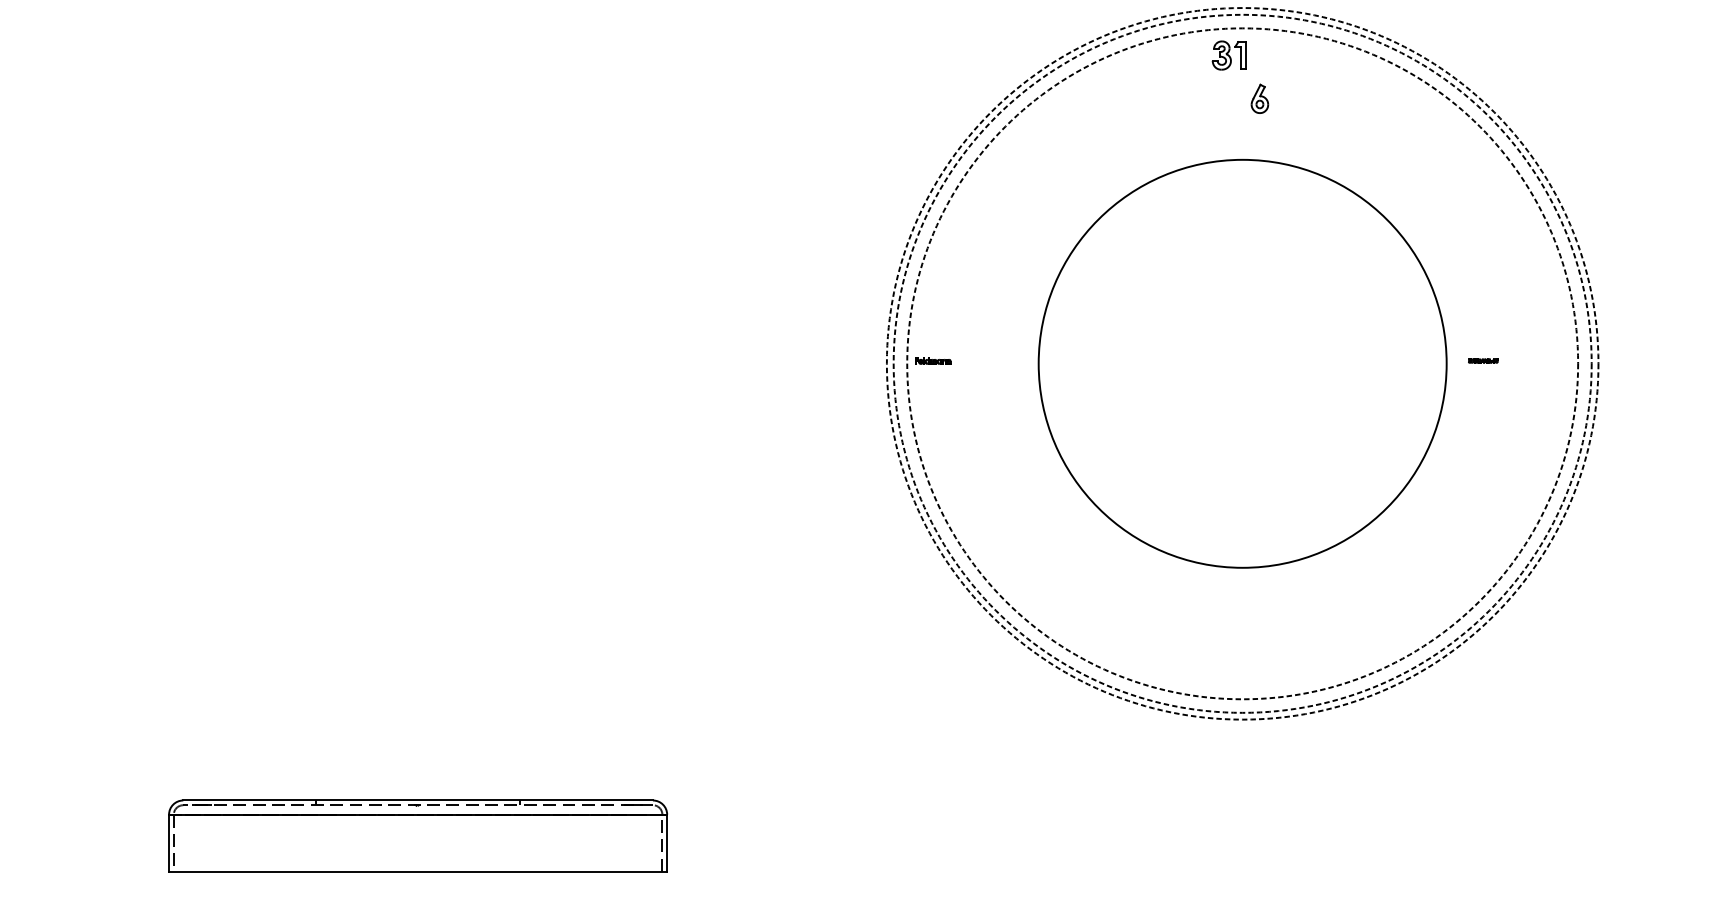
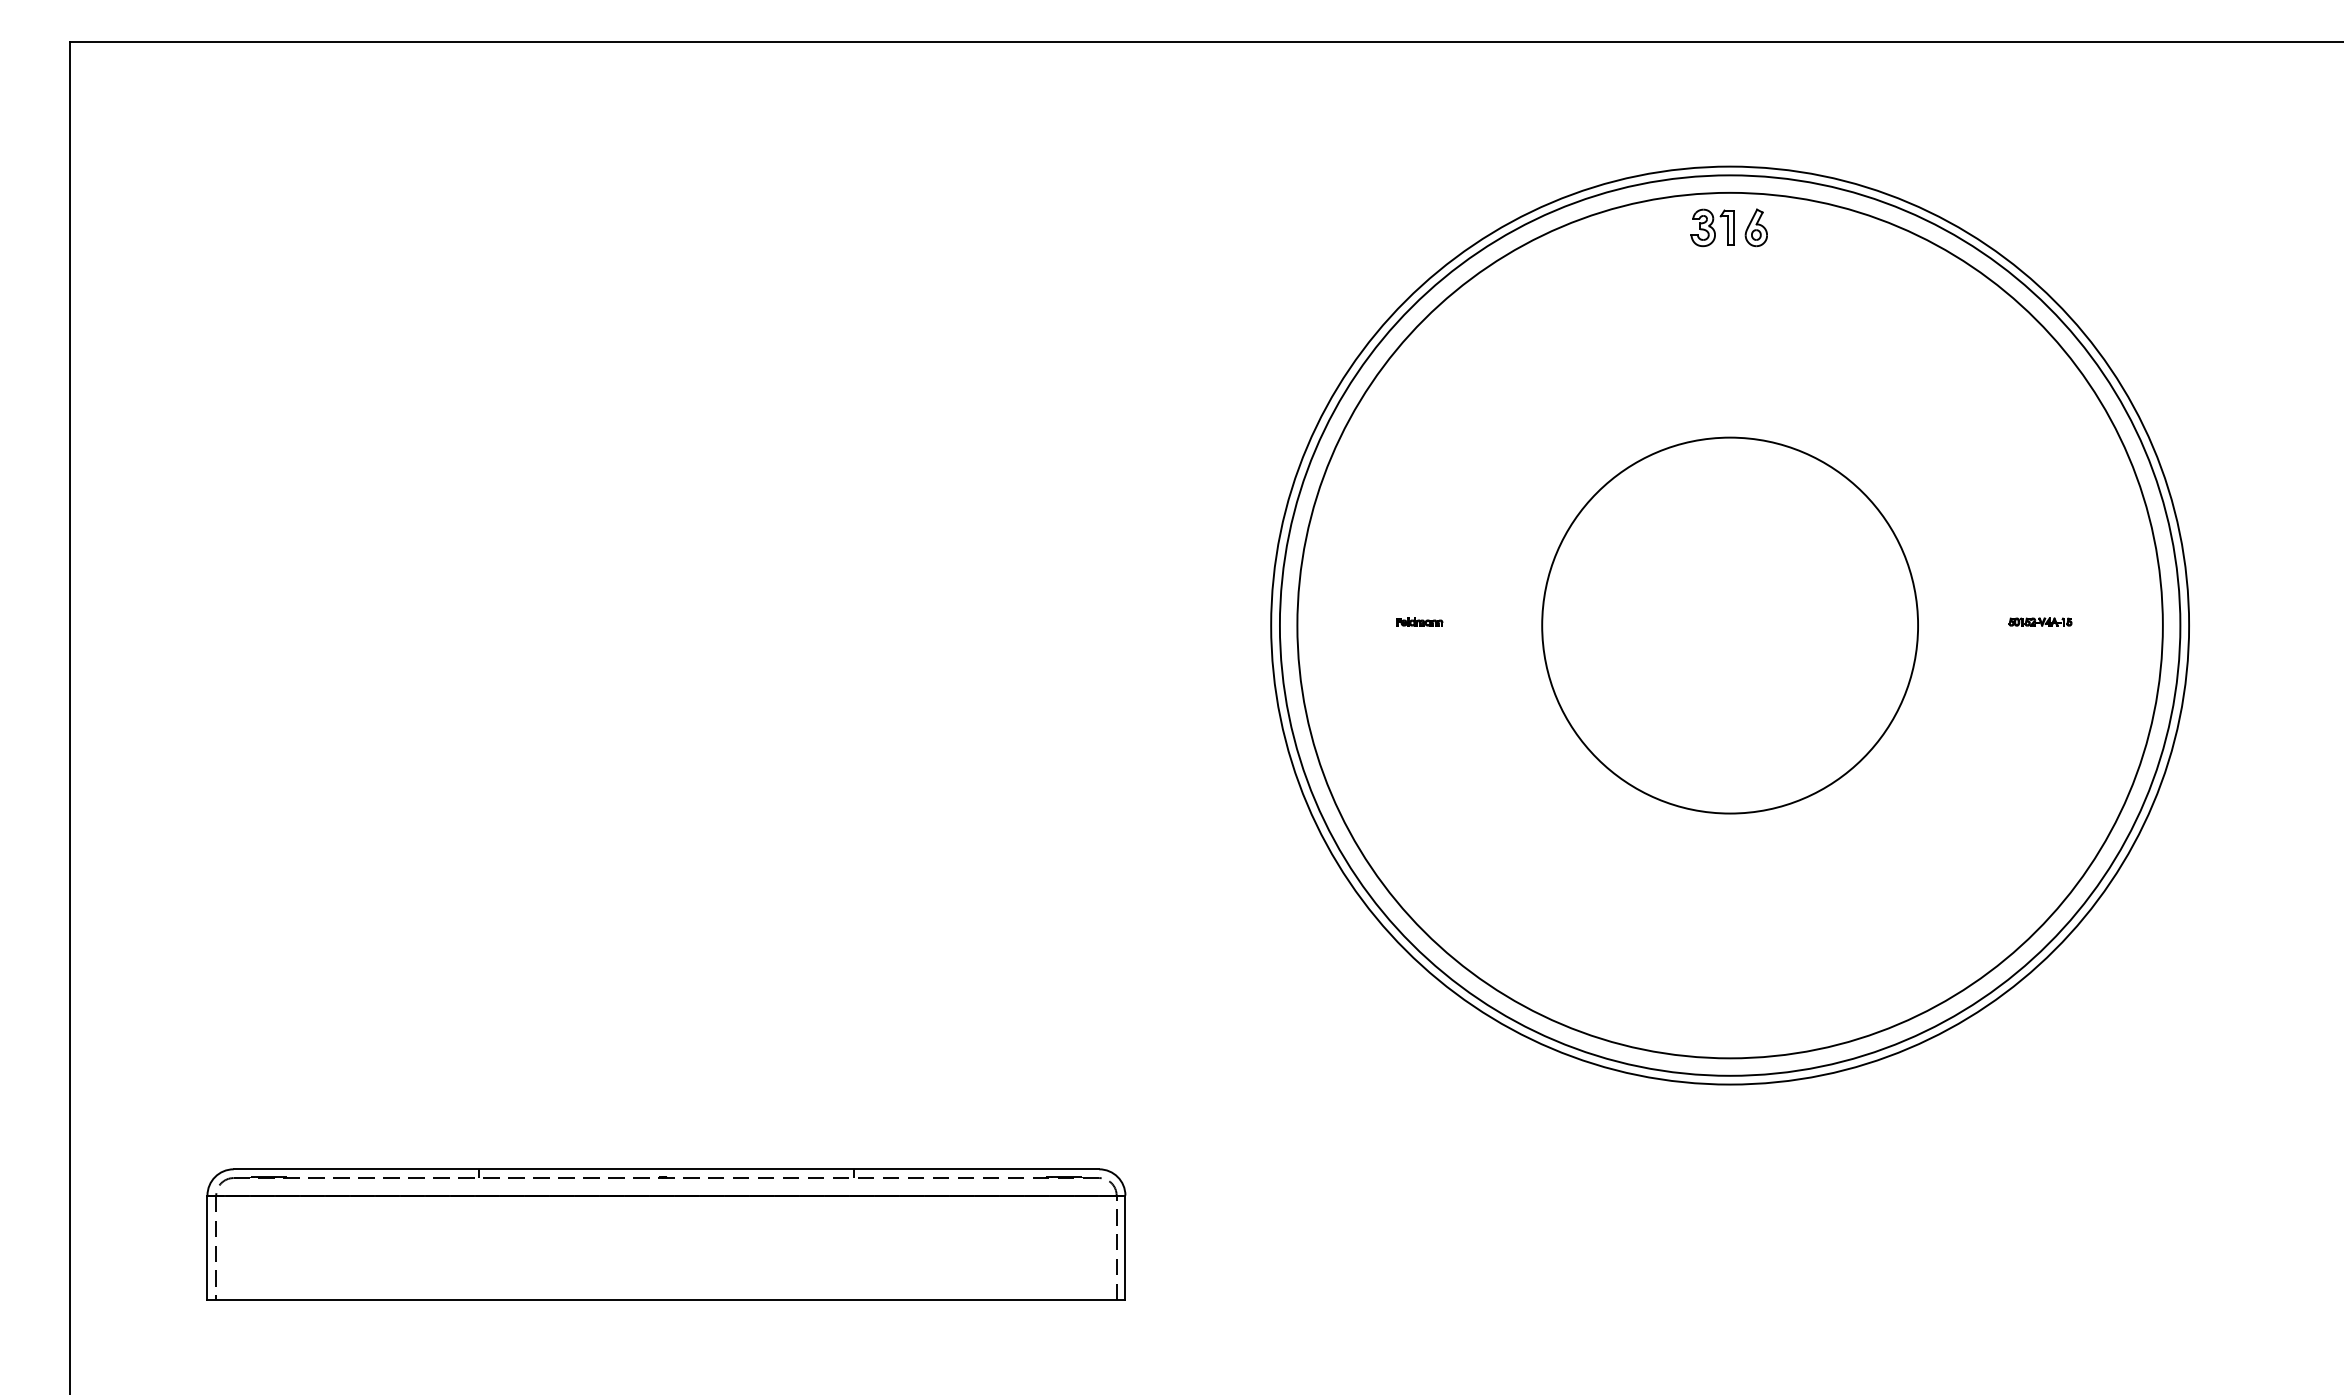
part: (1259, 98) -> (1755, 227), moved
part: (932, 360) -> (1419, 621), moved
part: (1483, 360) -> (2040, 621), size x1.67
circle: (1242, 363) -> (1729, 625), dashed -> solid
circle: (1242, 363) -> (1729, 625), dashed -> solid
circle: (1242, 363) -> (1730, 625), dashed -> solid
circle: (1242, 363) -> (1730, 625), size x0.71
part: (418, 835) -> (666, 1234), size x1.43

